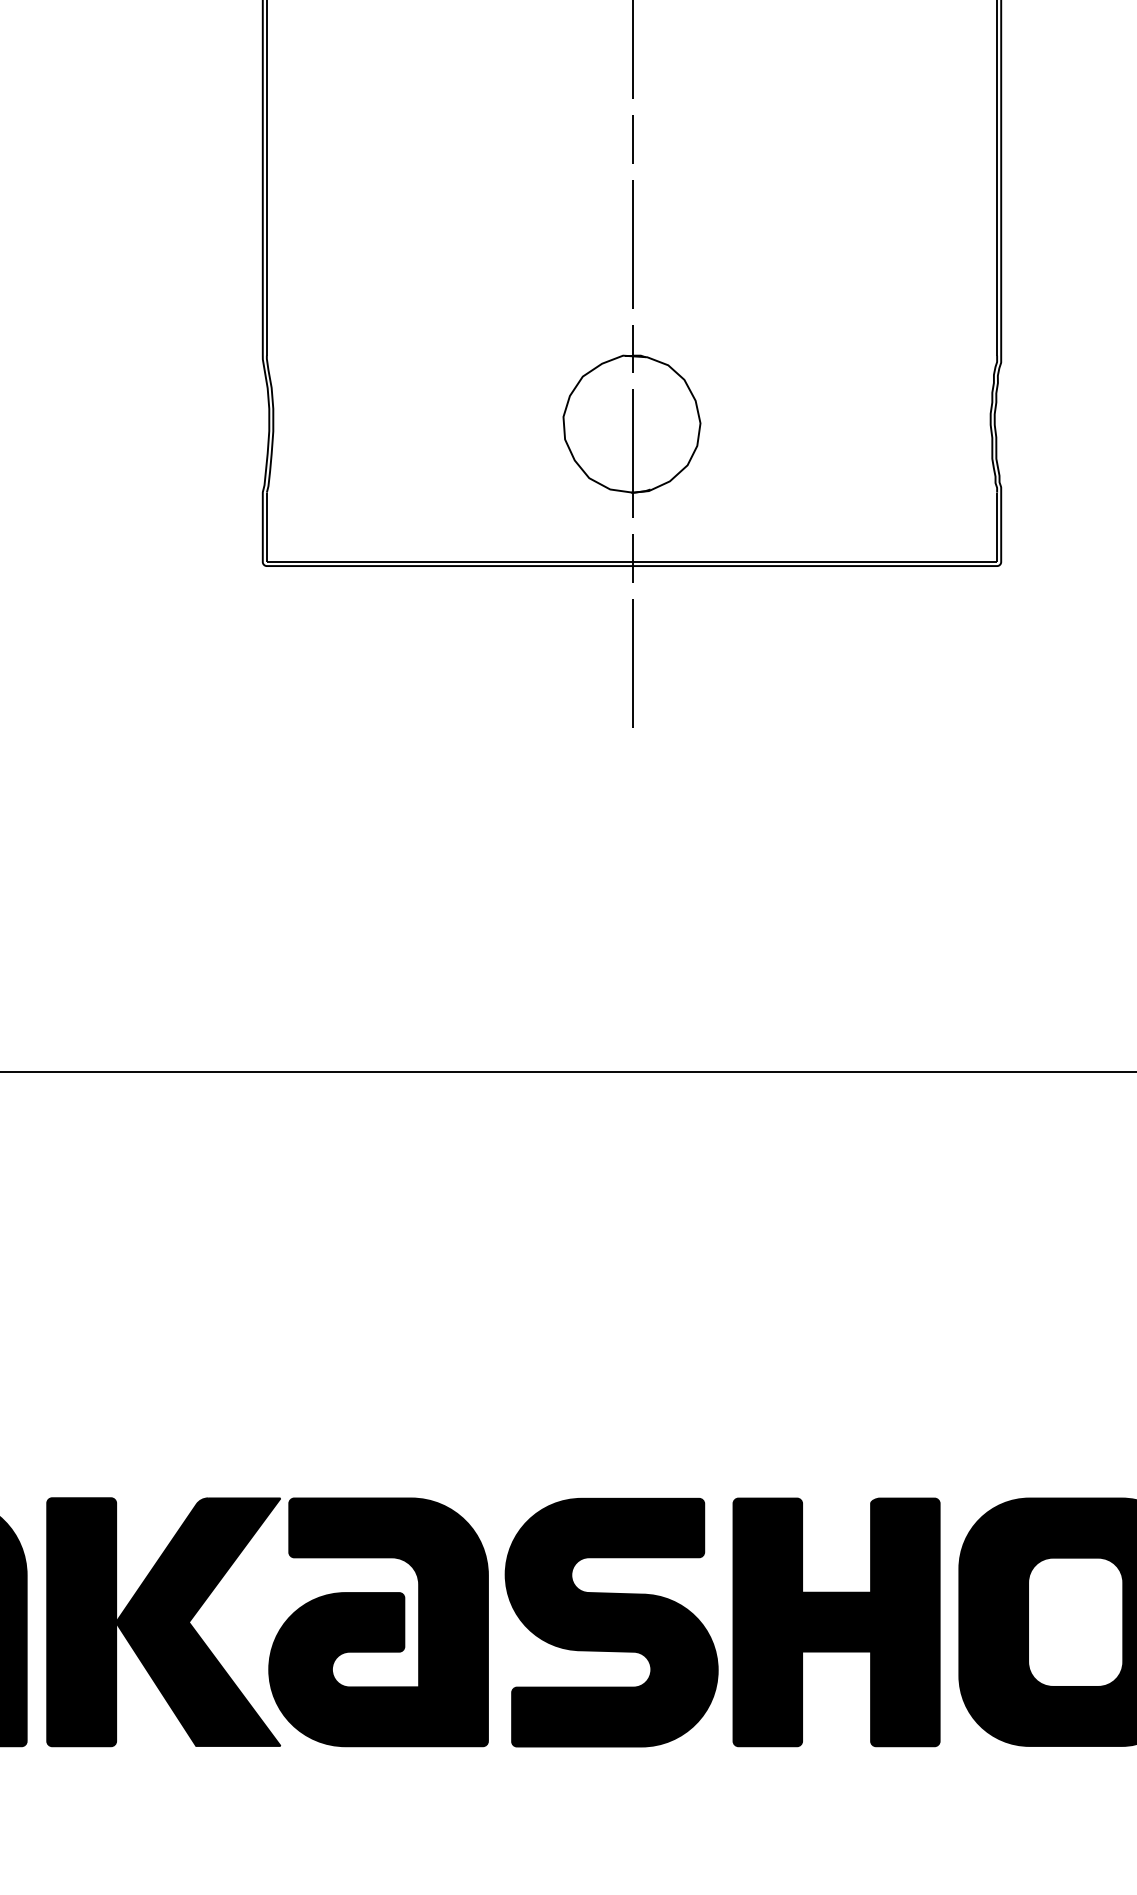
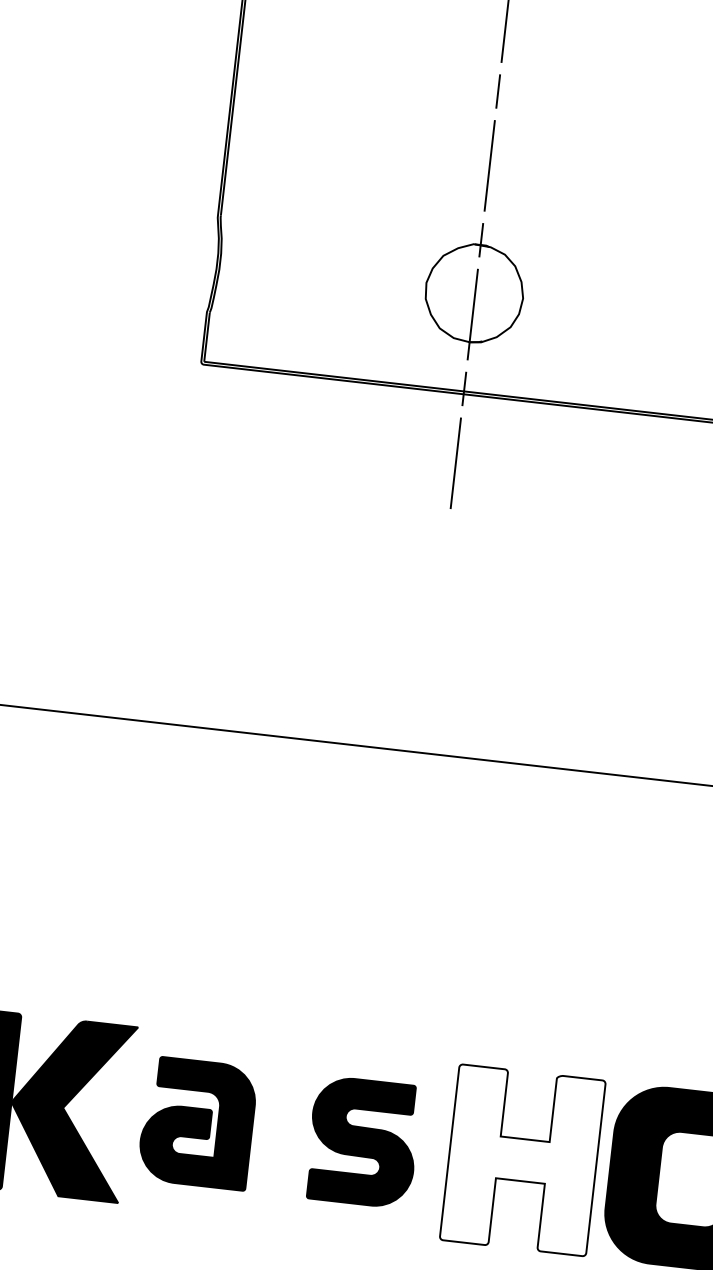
part: (378, 1622) -> (197, 1123), size x0.7
part: (611, 1622) -> (363, 1142), size x0.7
fill: (836, 1622) -> (522, 1160), removed

